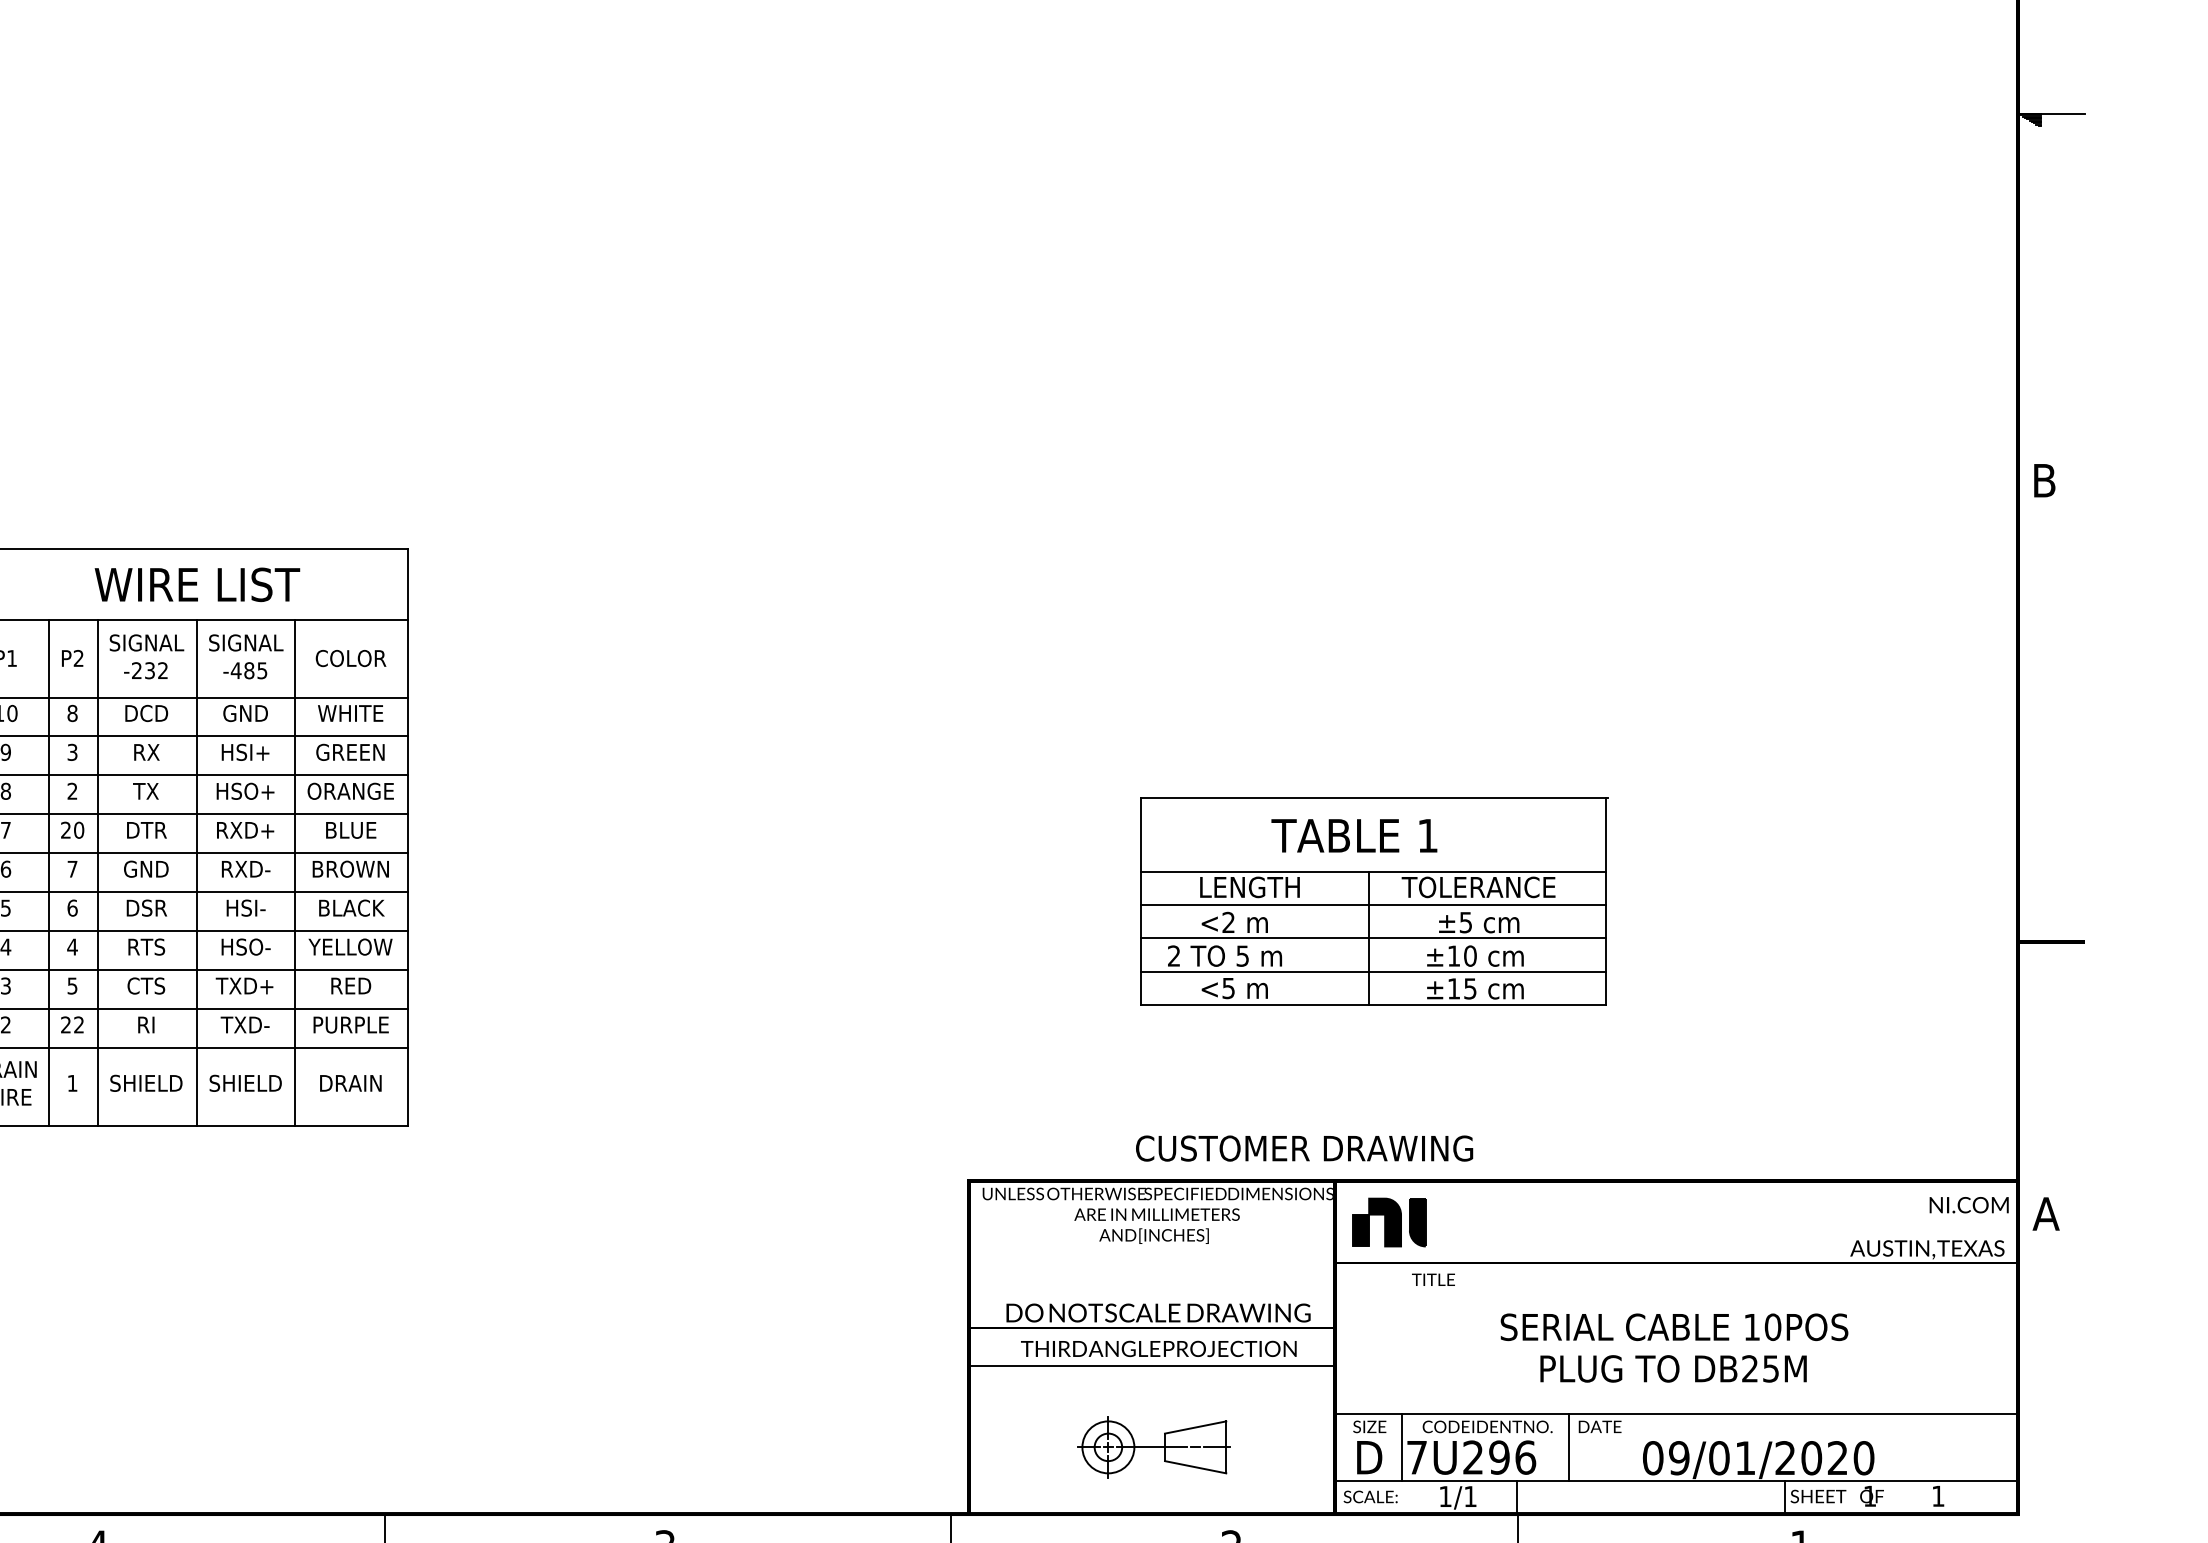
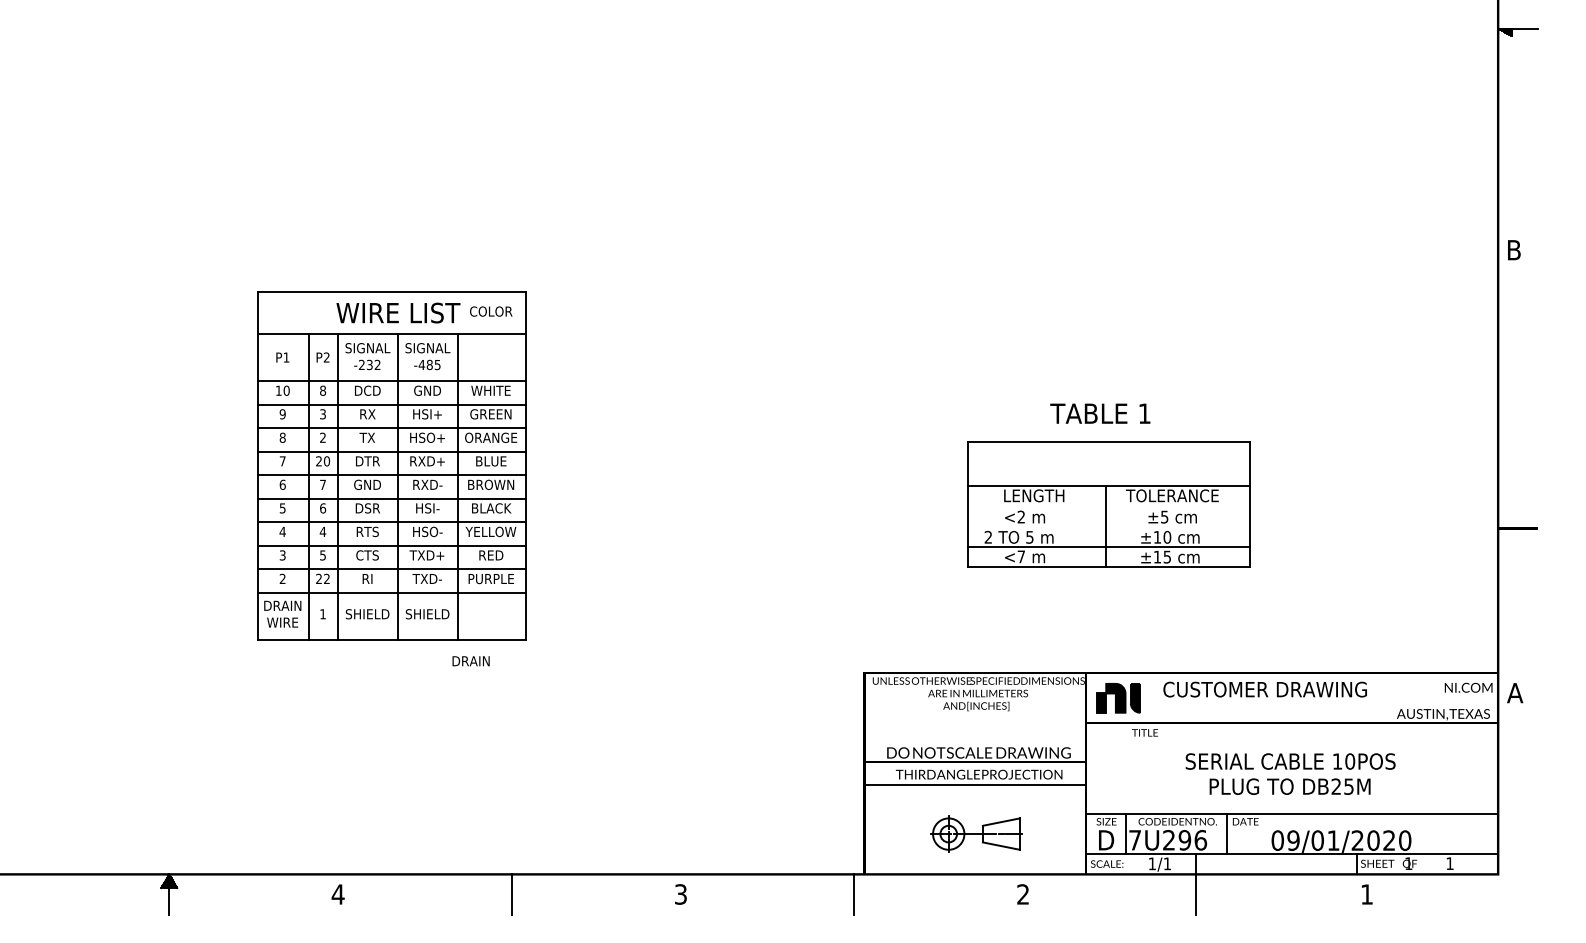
text: (351, 658) -> (491, 311), moved
text: (1354, 835) -> (1100, 413), moved
line: (1372, 905) -> (1108, 506), removed
line: (1372, 938) -> (1108, 526), removed
text: (1227, 987) -> (1020, 556), <5 -> <7
text: (349, 1083) -> (470, 661), moved
text: (1303, 1148) -> (1264, 689), moved

